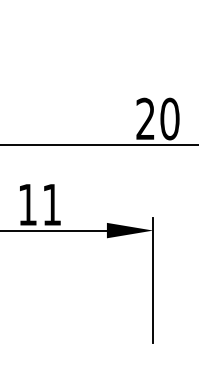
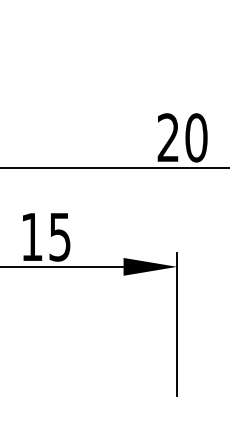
text: (51, 205) -> (59, 237), 11 -> 15

